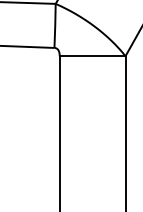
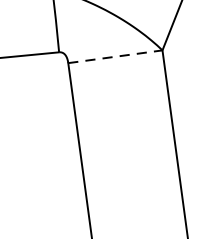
line: (92, 56) -> (115, 57), solid -> dashed

